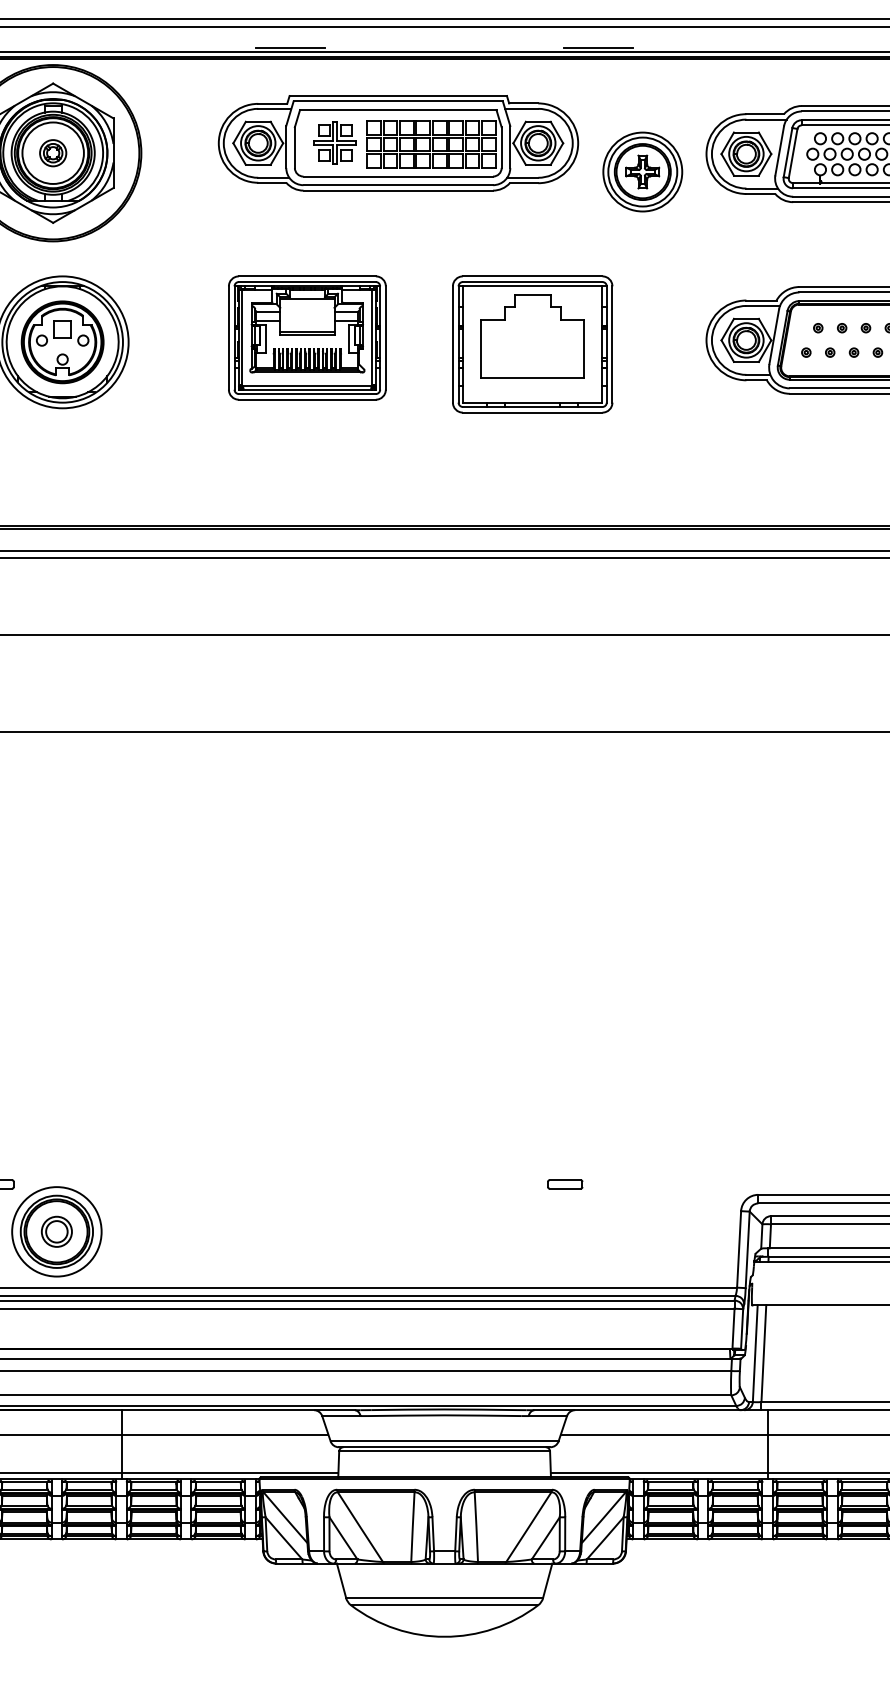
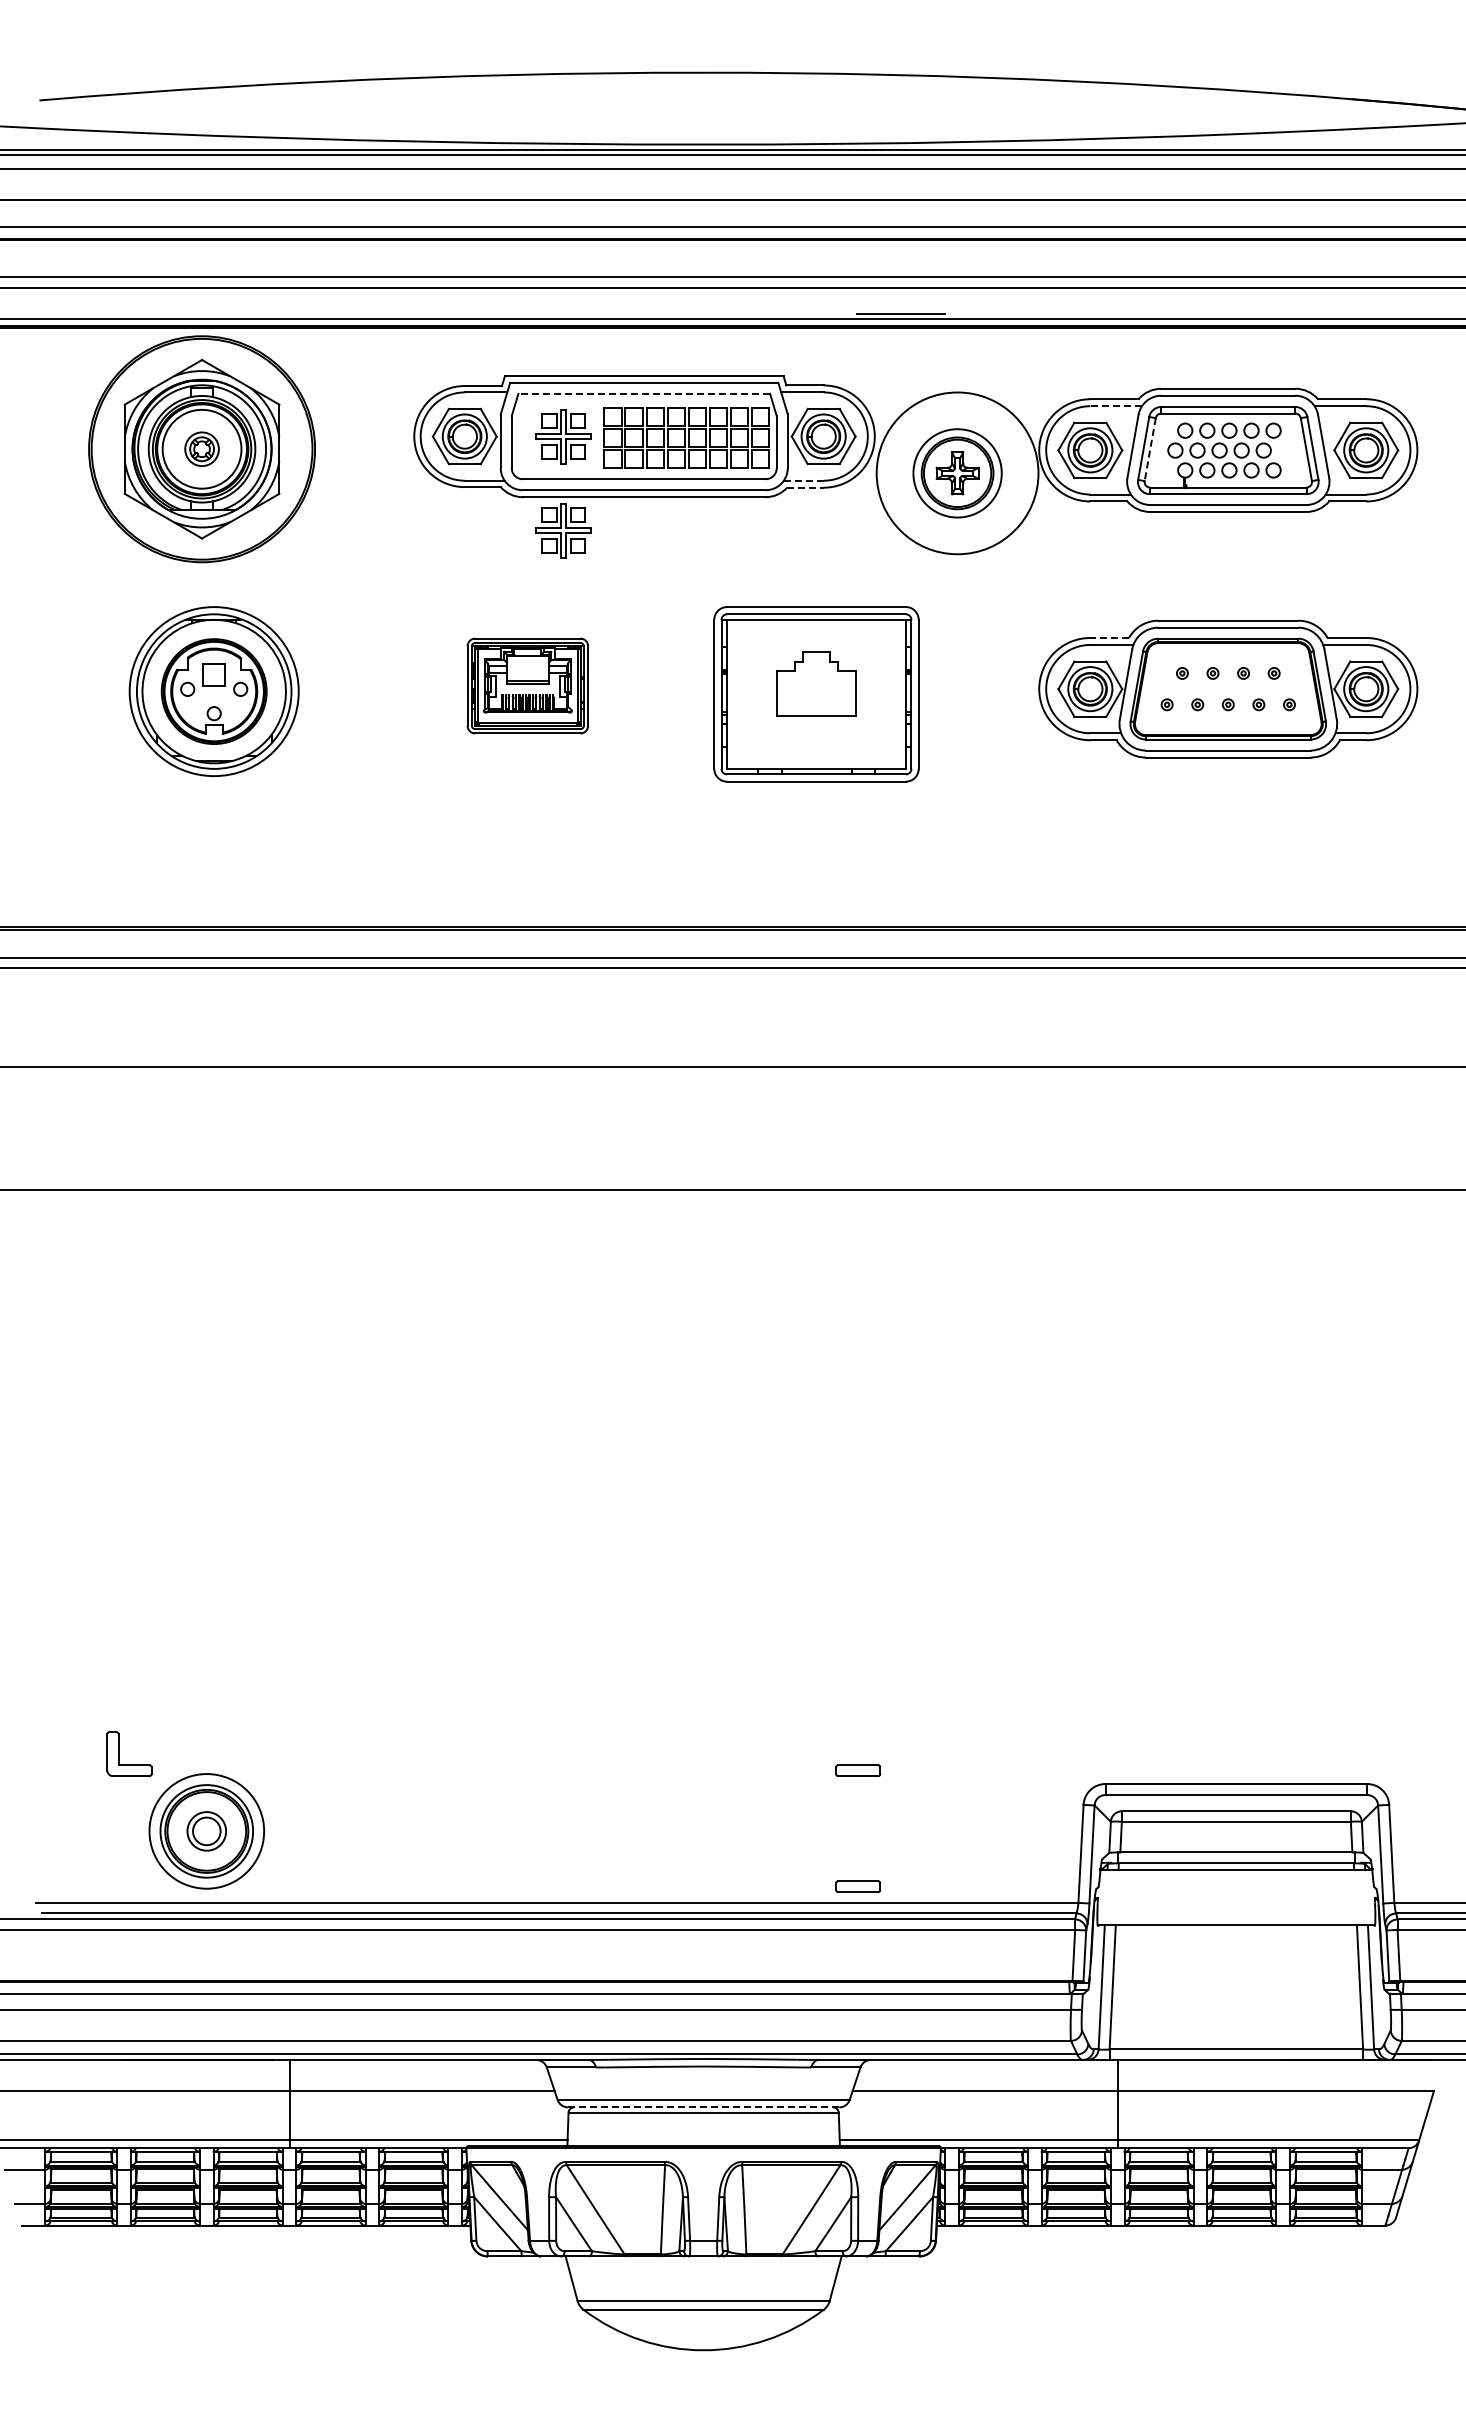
line: (289, 48) -> (505, 314), removed
line: (398, 109) -> (644, 393), solid -> dashed
line: (766, 119) -> (1116, 406), solid -> dashed
line: (793, 153) -> (1150, 449), solid -> dashed
circle: (642, 171) -> (957, 472), size x1.6
line: (522, 177) -> (803, 480), solid -> dashed
line: (524, 183) -> (805, 487), solid -> dashed
part: (335, 216) -> (563, 530), added
line: (761, 300) -> (1109, 638), solid -> dashed
part: (532, 336) -> (816, 683), size x0.6
part: (307, 337) -> (527, 685), size x0.6
part: (565, 1274) -> (858, 1886), added
line: (444, 1447) -> (703, 2107), solid -> dashed

